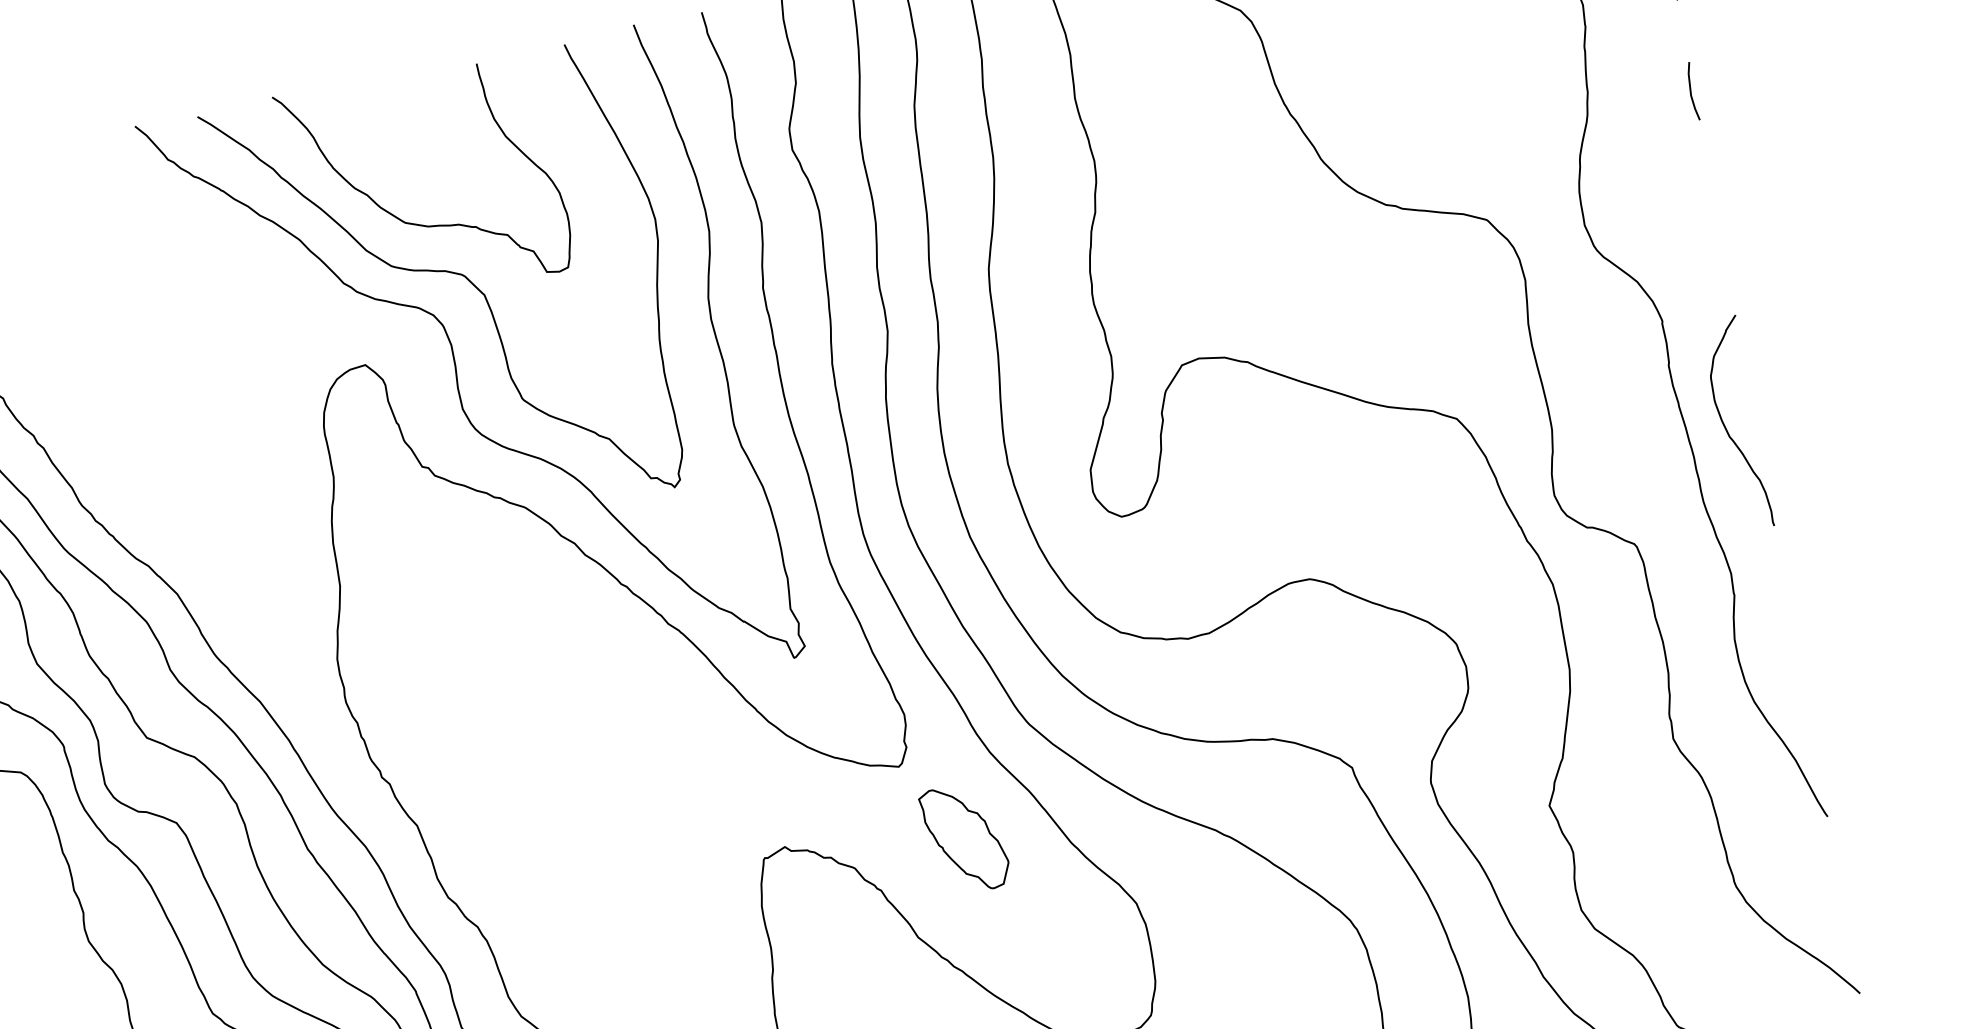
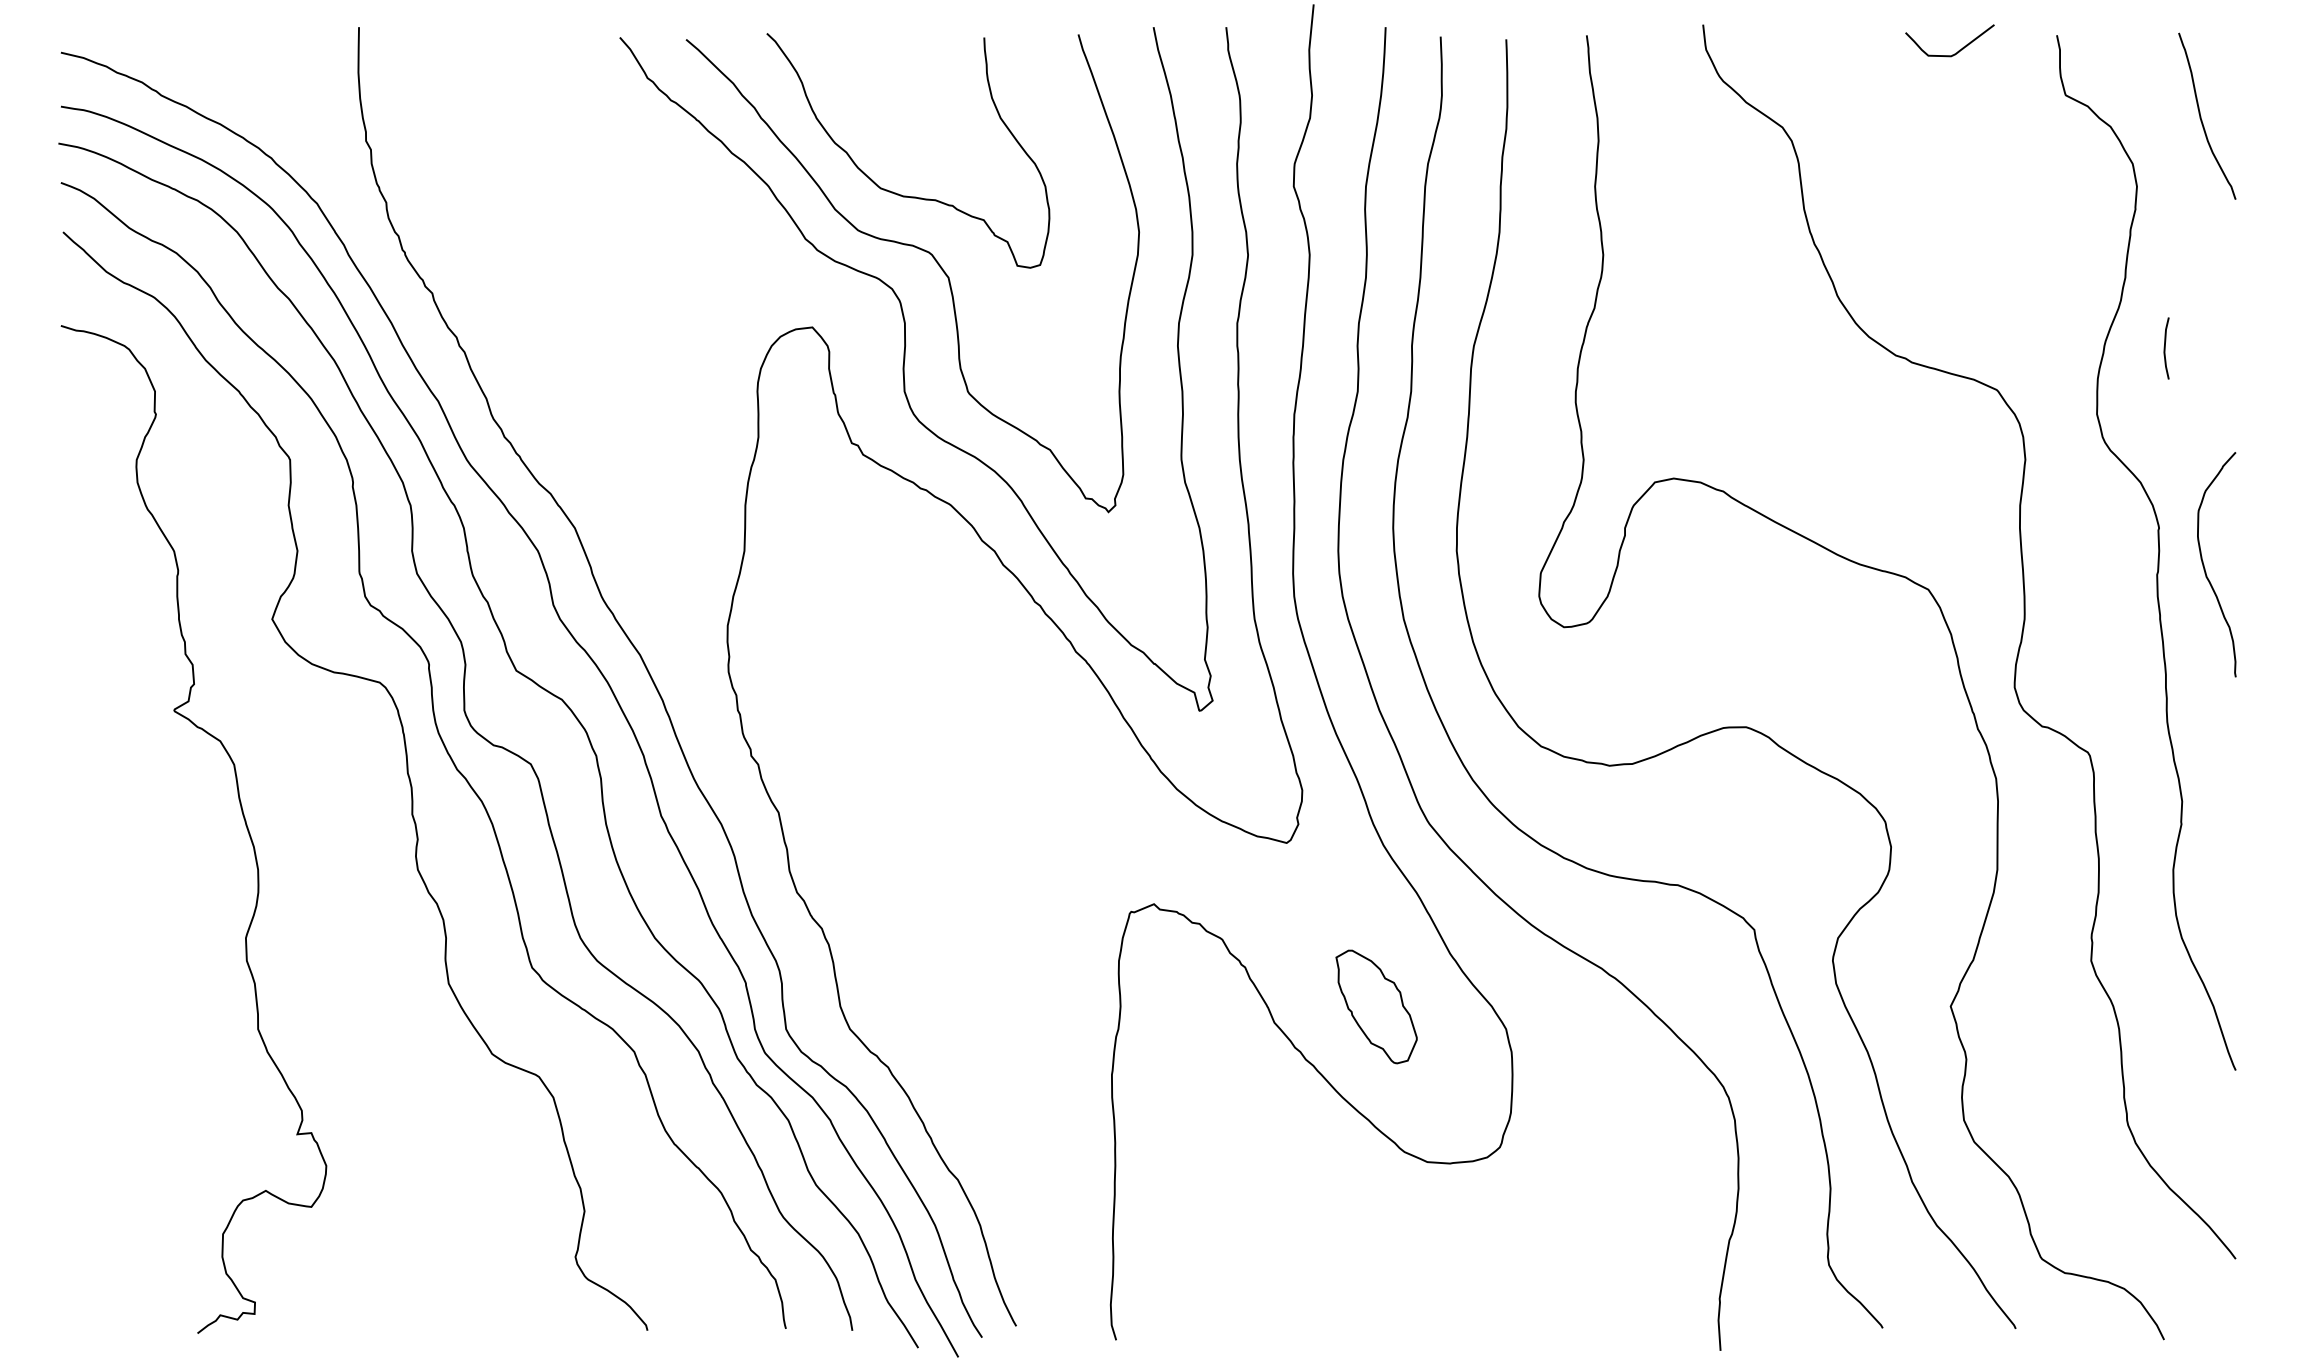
curve: (1691, 91) -> (2165, 348), moved
curve: (1727, 429) -> (2205, 568), moved
part: (965, 838) -> (1376, 1006), moved

